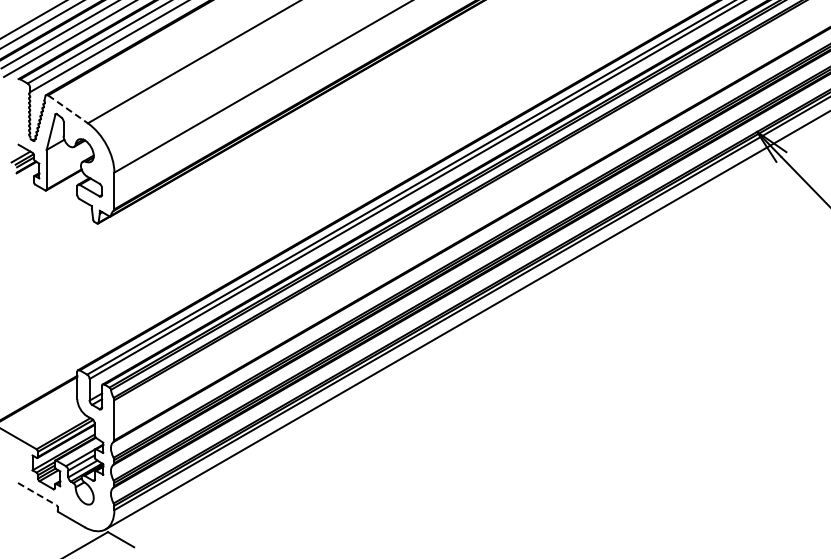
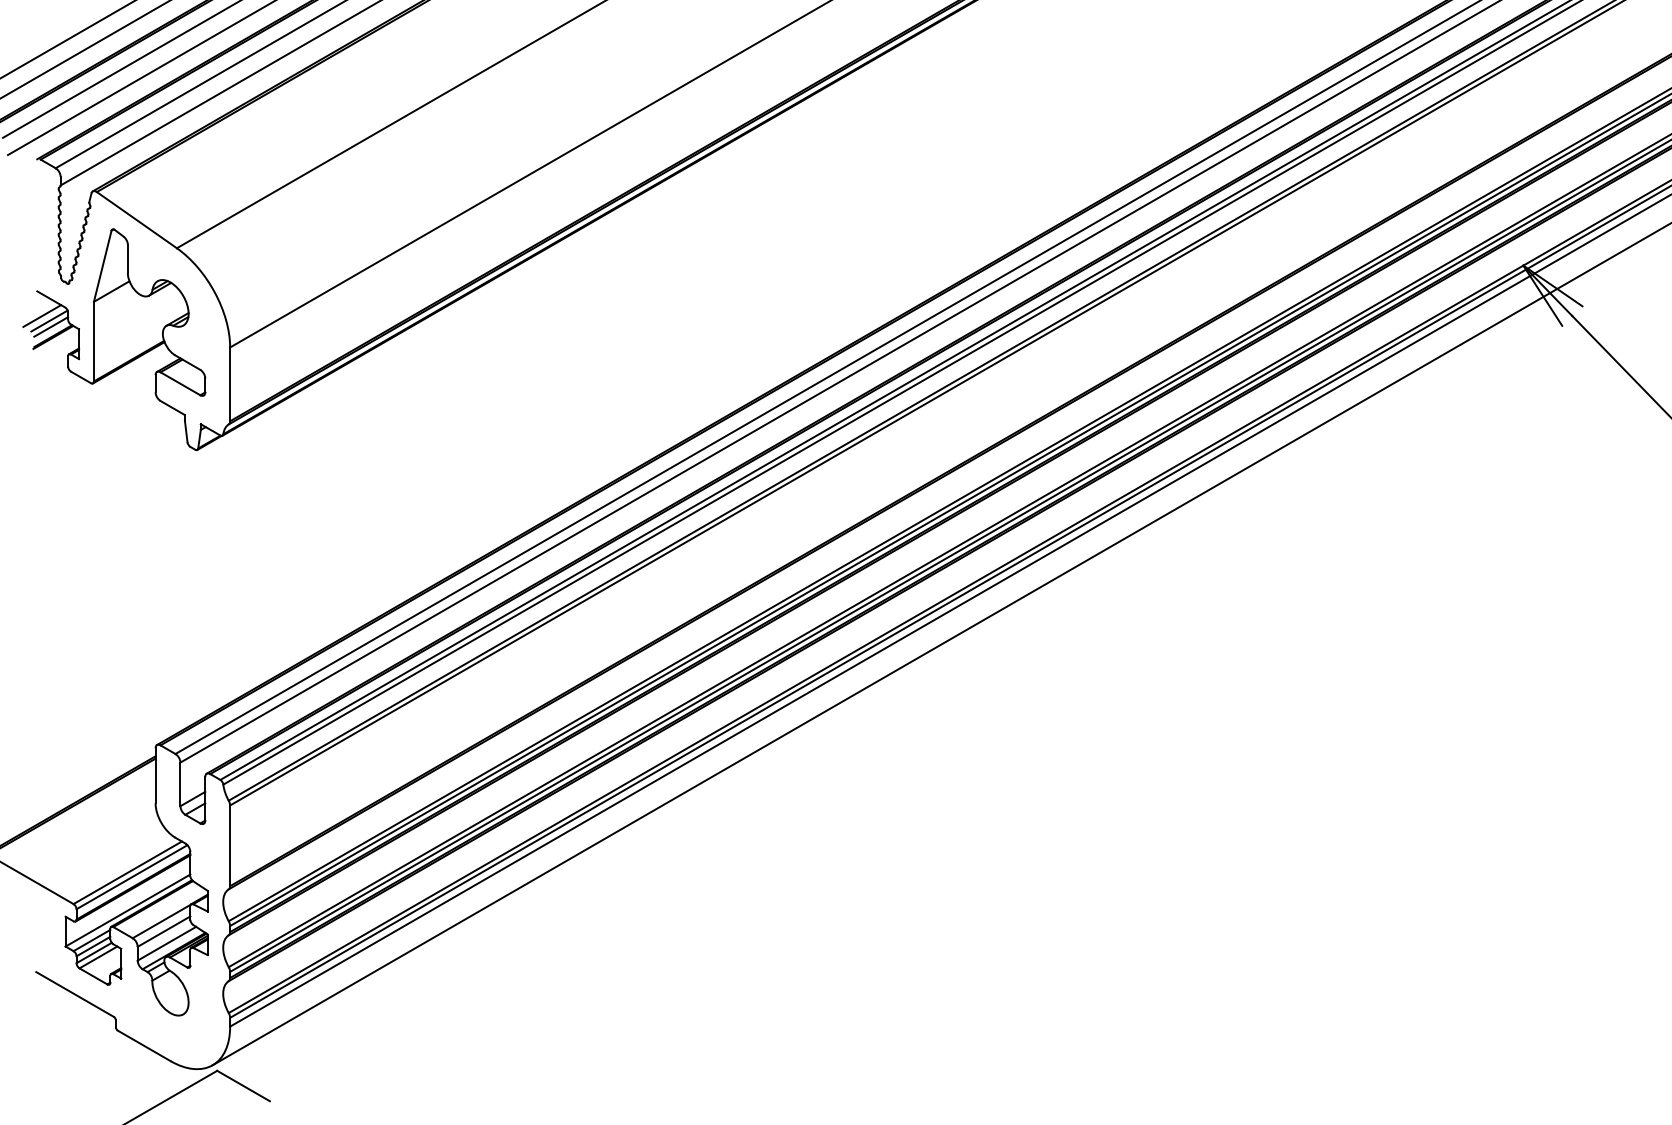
line: (68, 109) -> (137, 220), dashed -> solid
line: (37, 494) -> (75, 995), dashed -> solid

